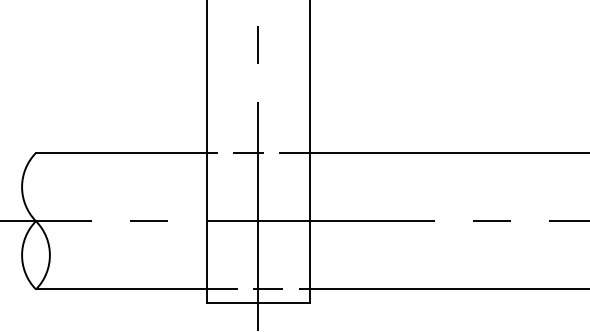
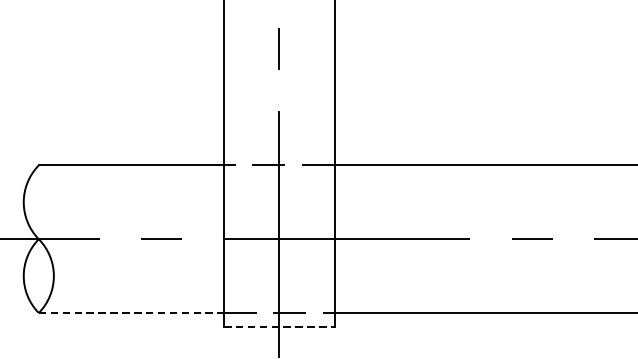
line: (121, 289) -> (131, 313), solid -> dashed
line: (258, 302) -> (279, 327), solid -> dashed

